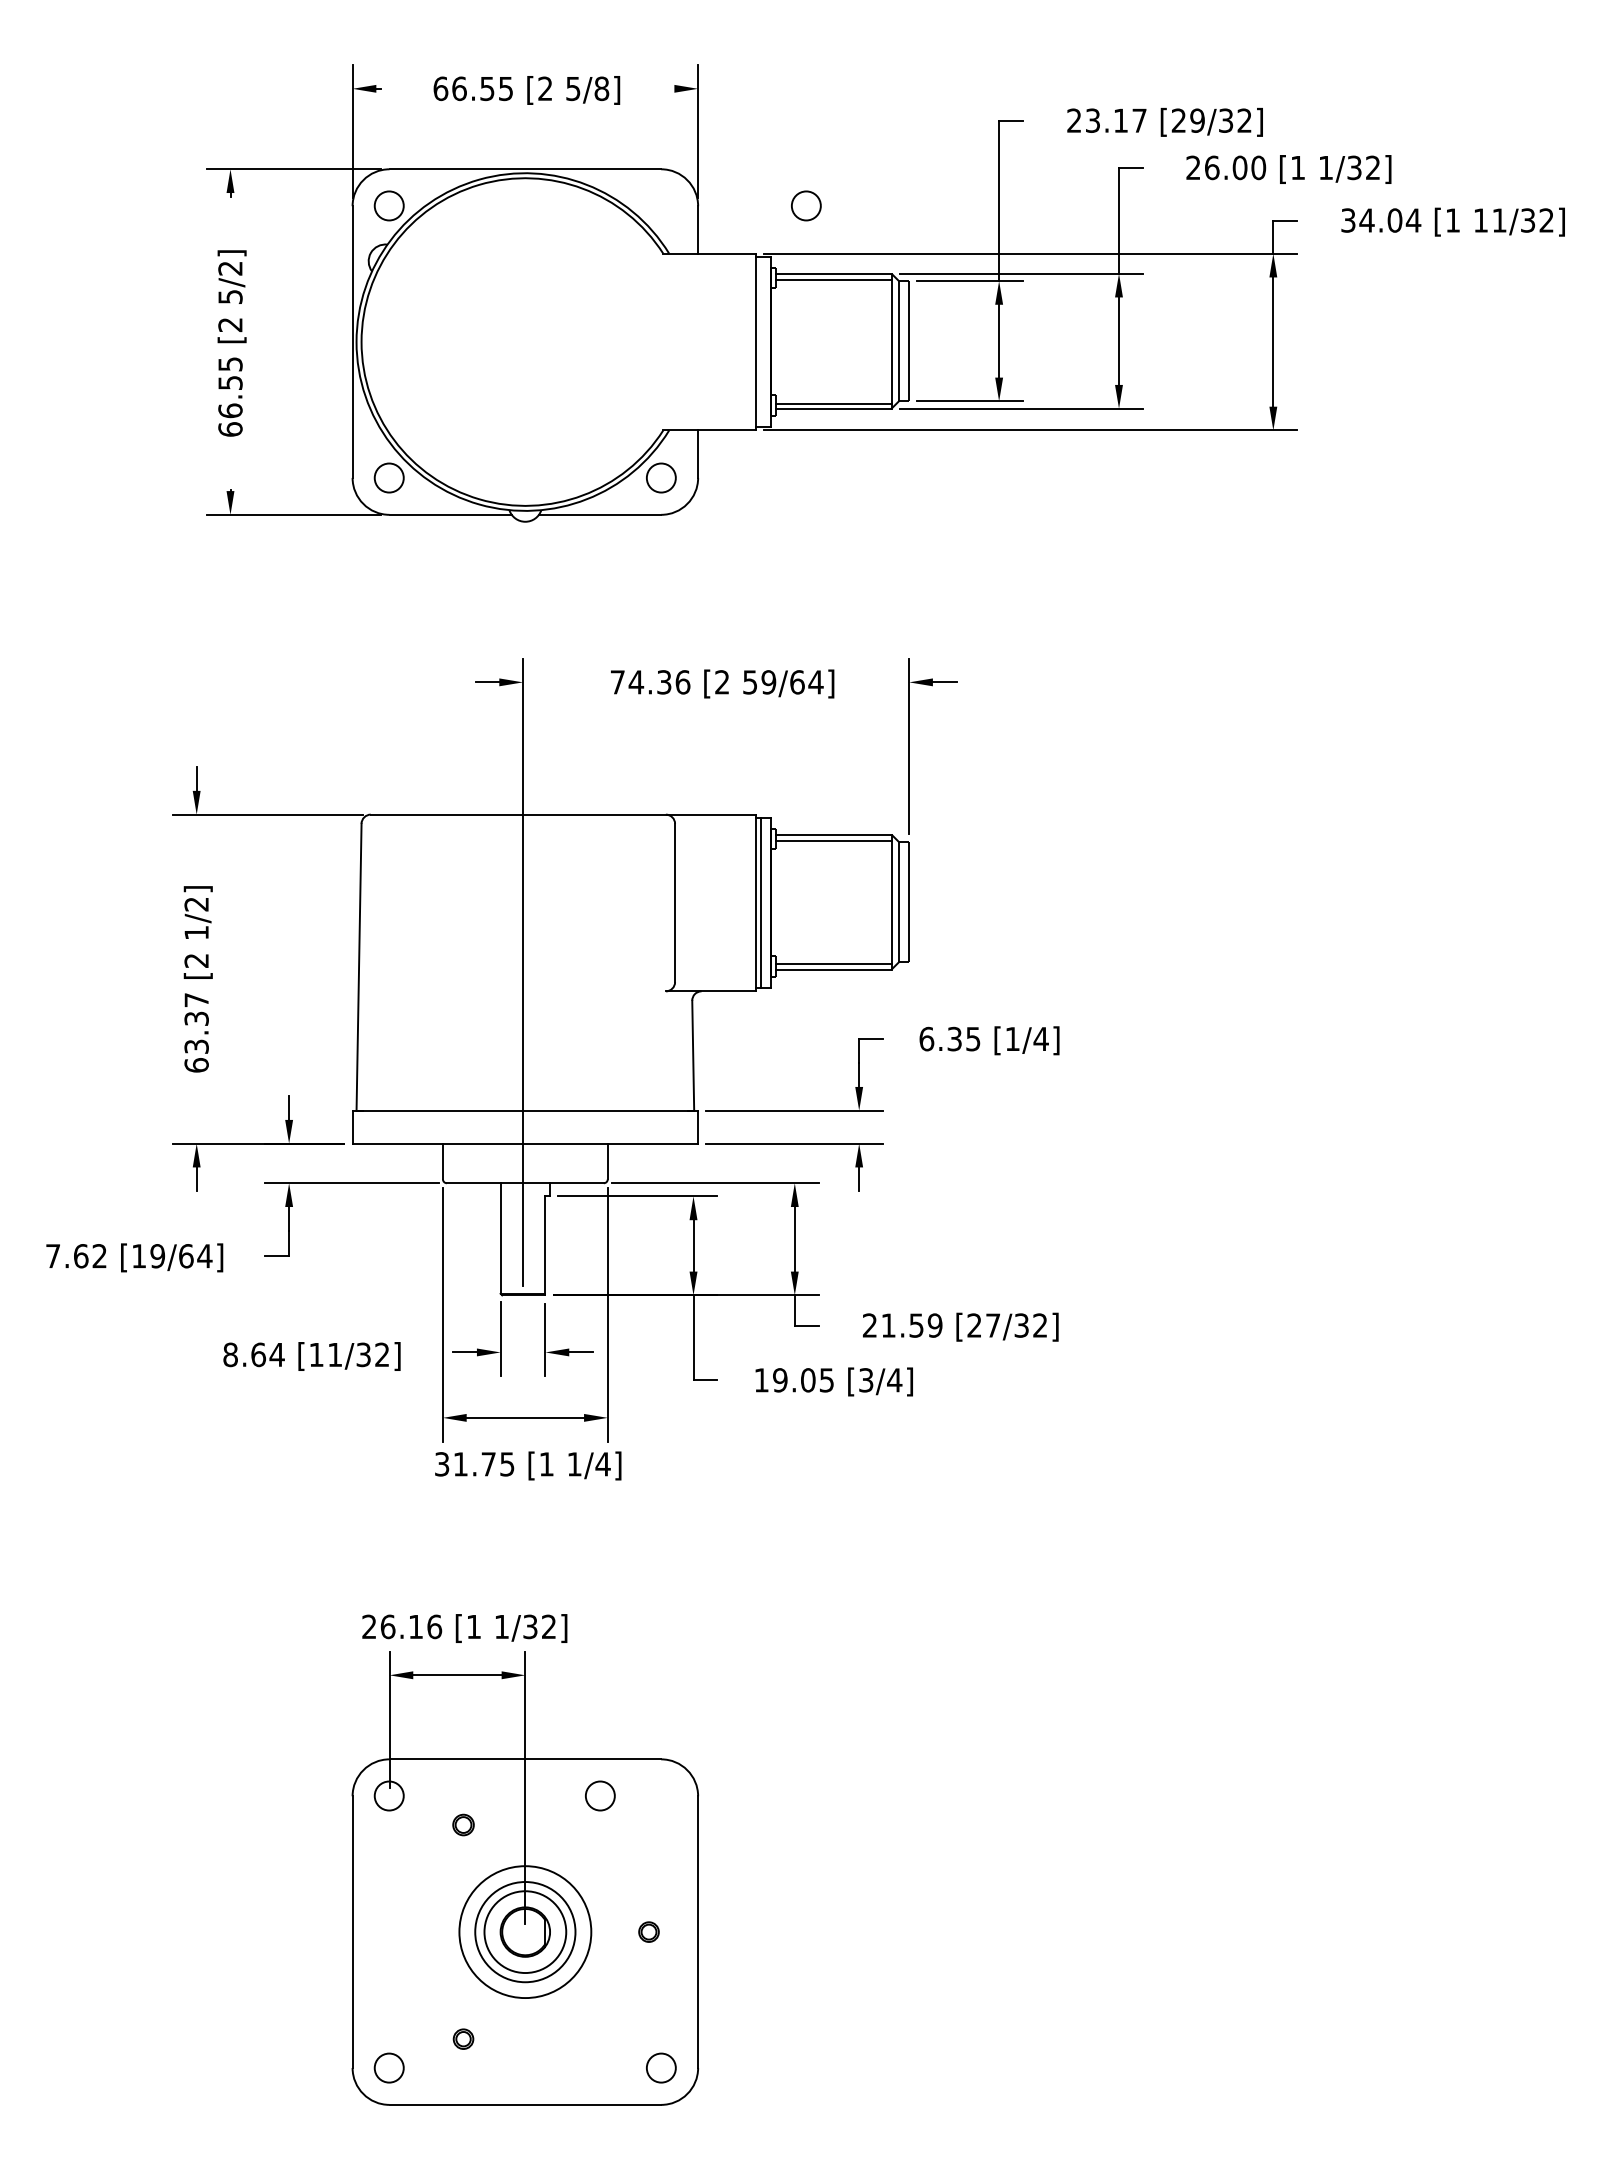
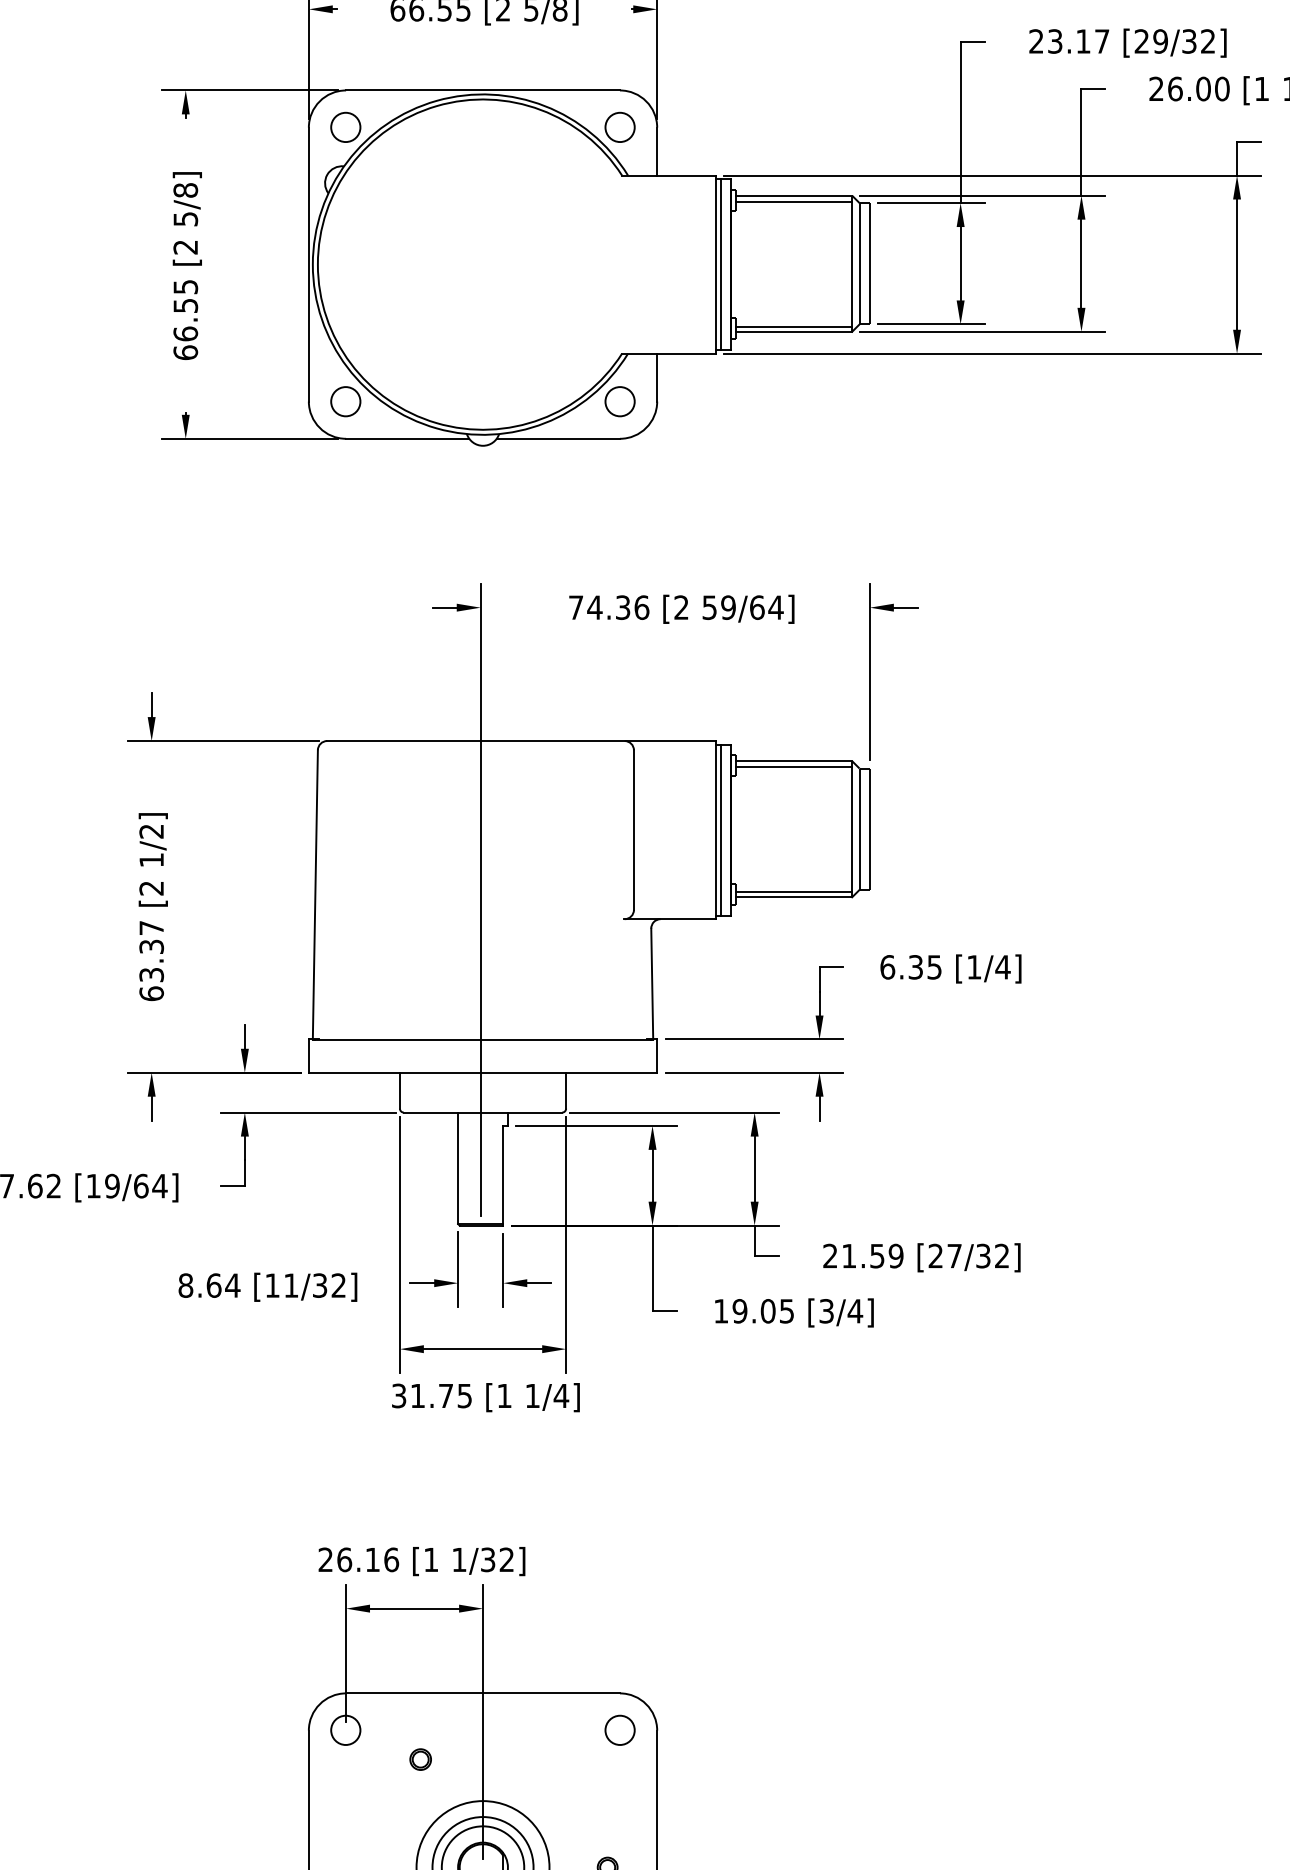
circle: (806, 205) -> (620, 126), moved
text: (230, 268) -> (185, 190), 5/2] -> 5/8]
line: (761, 341) -> (721, 264), added
circle: (600, 1795) -> (620, 1729), moved

